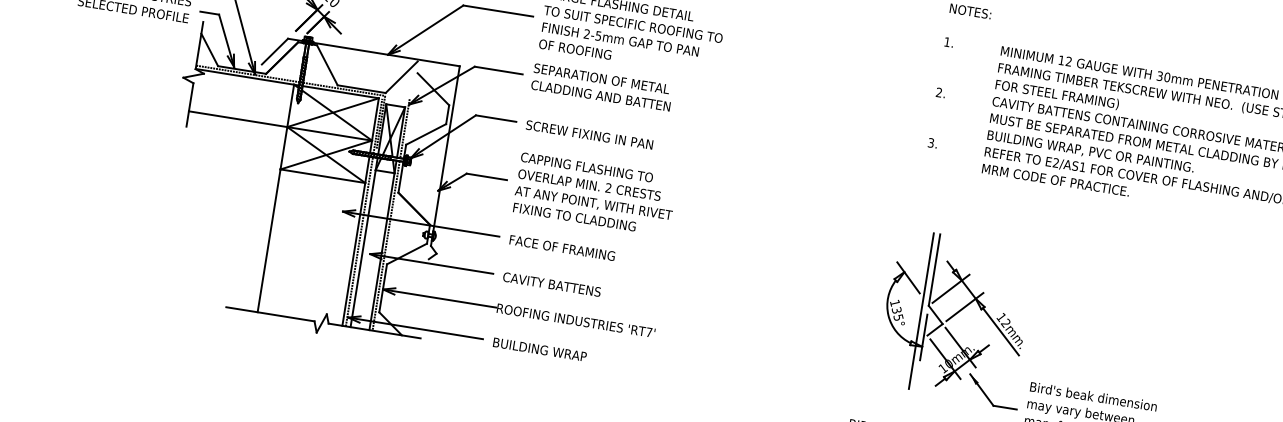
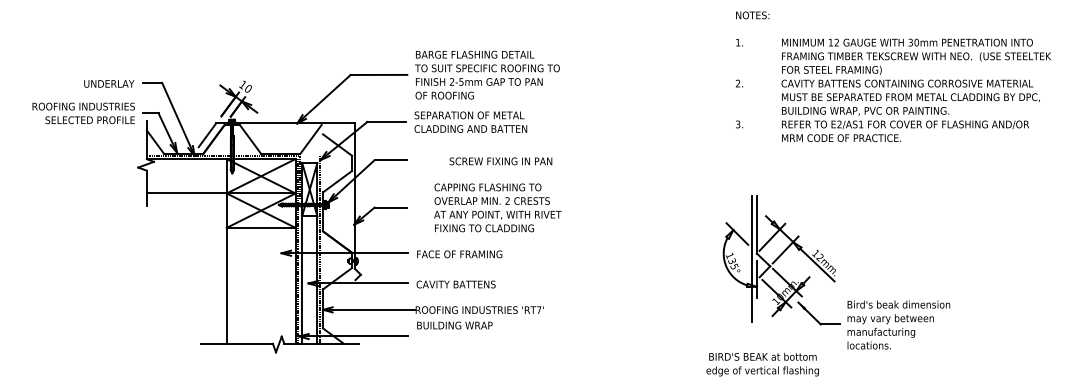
text: (589, 134) -> (500, 161), moved
text: (594, 194) -> (497, 207), moved
text: (539, 349) -> (454, 325), moved

